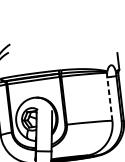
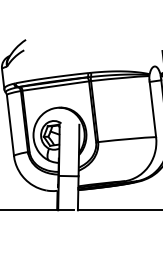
line: (109, 98) -> (152, 108), dashed -> solid

